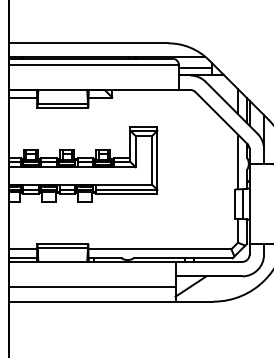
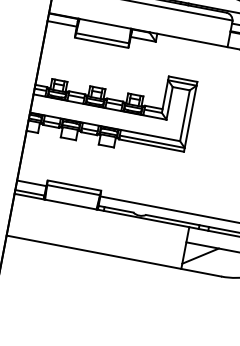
line: (92, 287) -> (96, 237), removed

